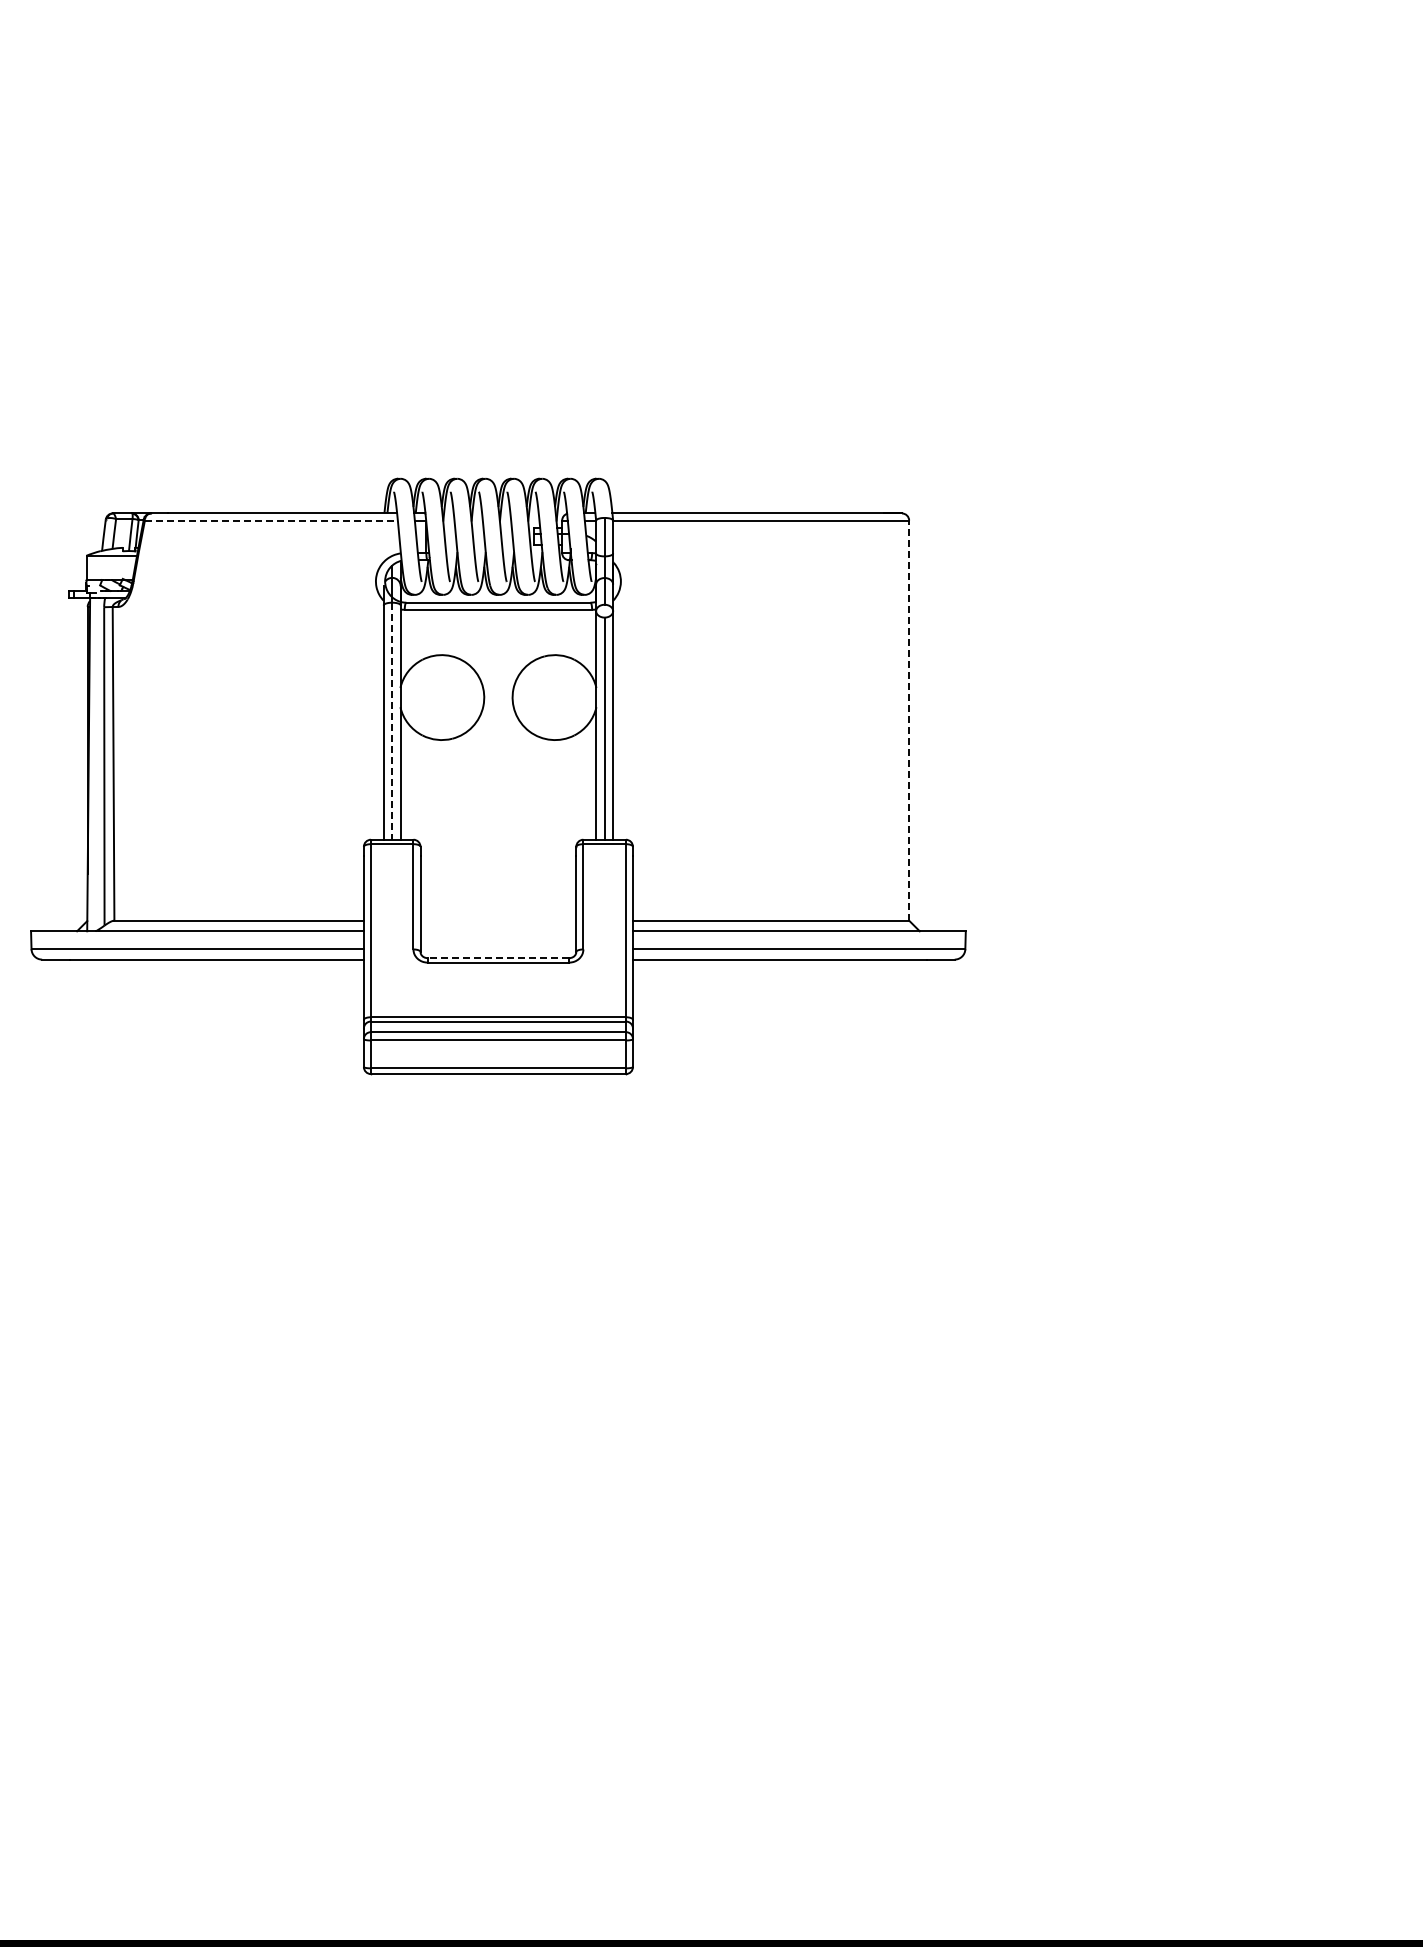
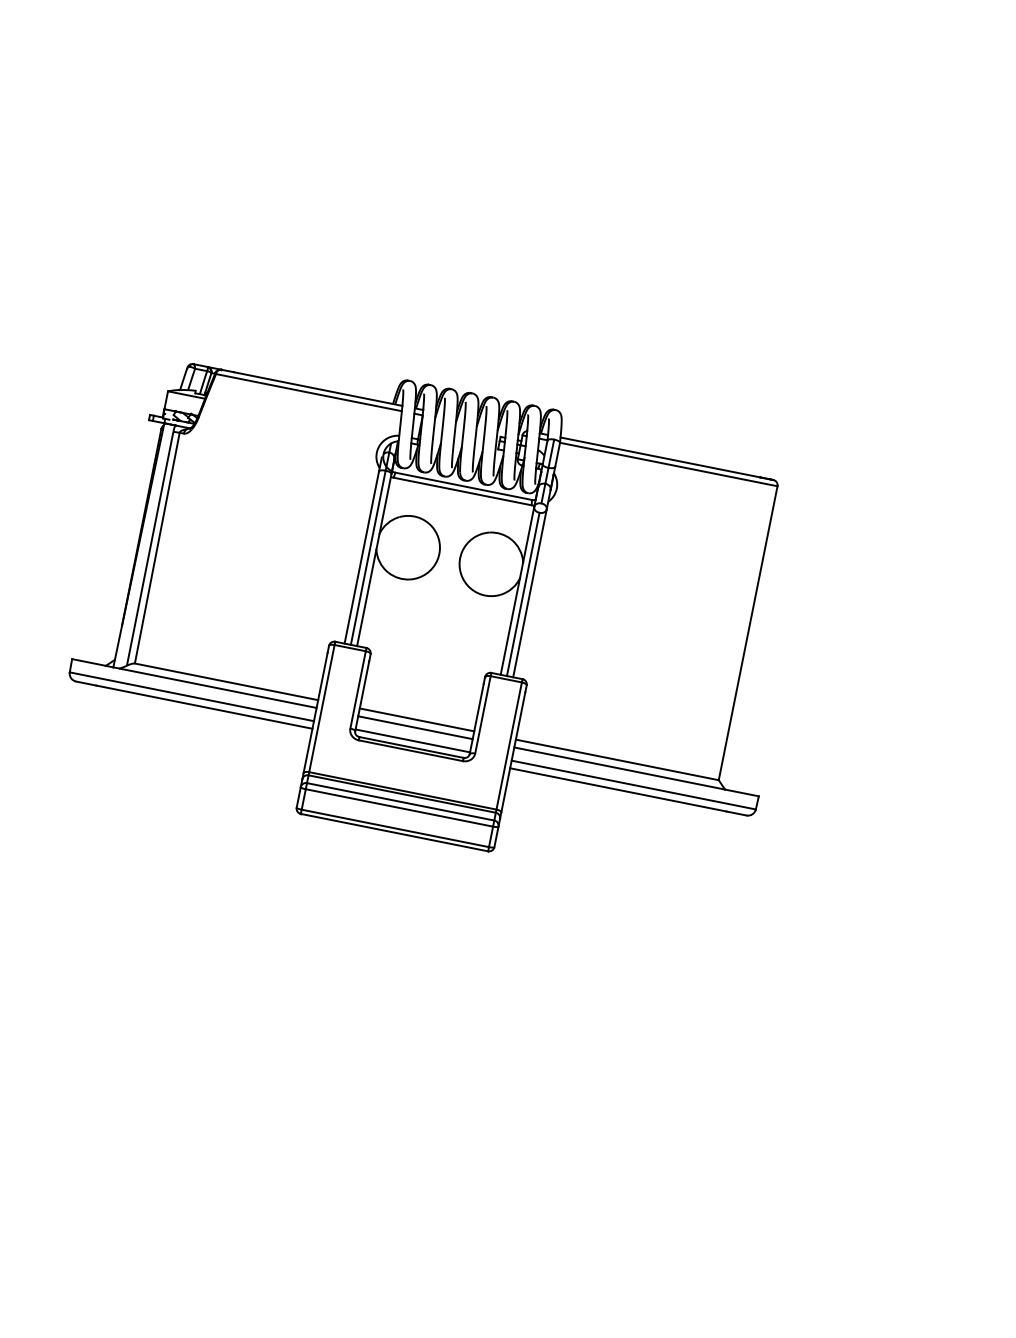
line: (271, 520) -> (309, 392), dashed -> solid
line: (909, 720) -> (748, 633), dashed -> solid
line: (392, 721) -> (368, 558), dashed -> solid
line: (498, 920) -> (417, 719), added
line: (498, 931) -> (415, 727), added
line: (498, 949) -> (412, 741), added
line: (498, 958) -> (411, 747), dashed -> solid

